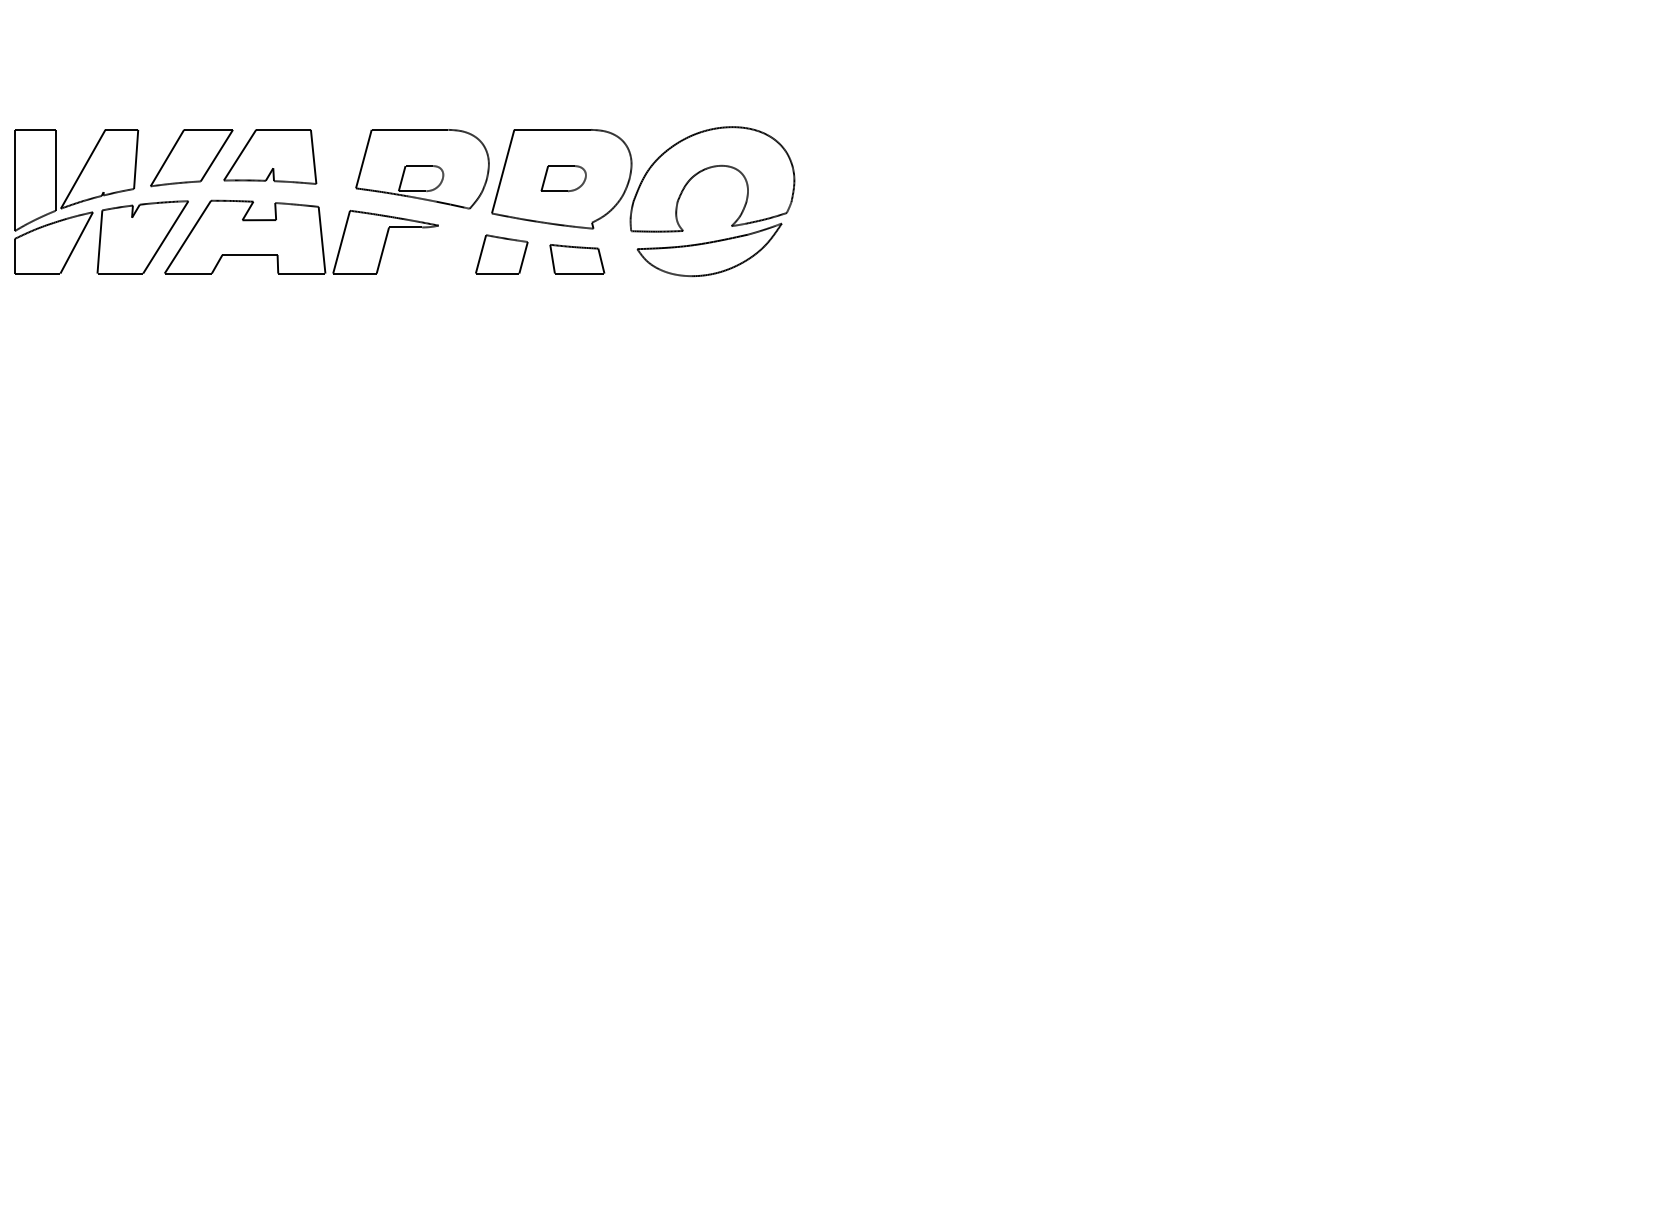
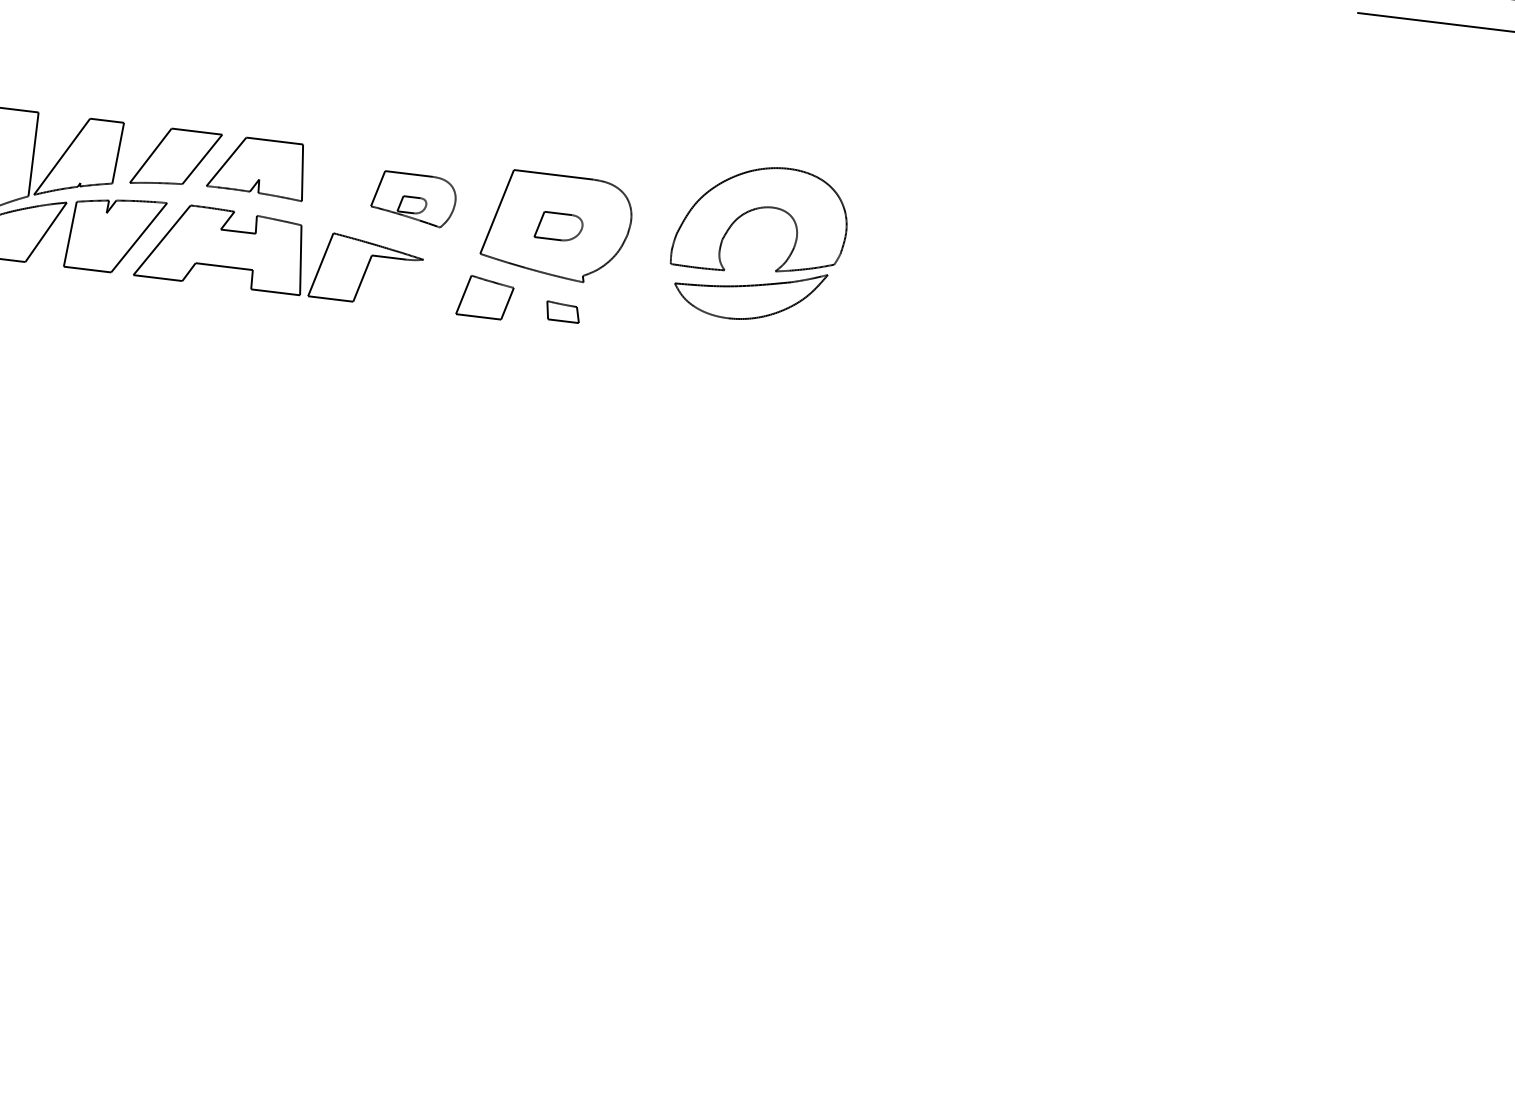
part: (422, 169) -> (413, 199), size x0.6
part: (733, 222) -> (777, 267), moved
part: (577, 259) -> (563, 312), size x0.6

